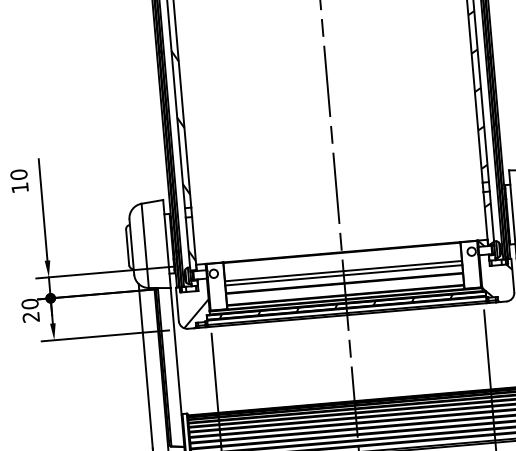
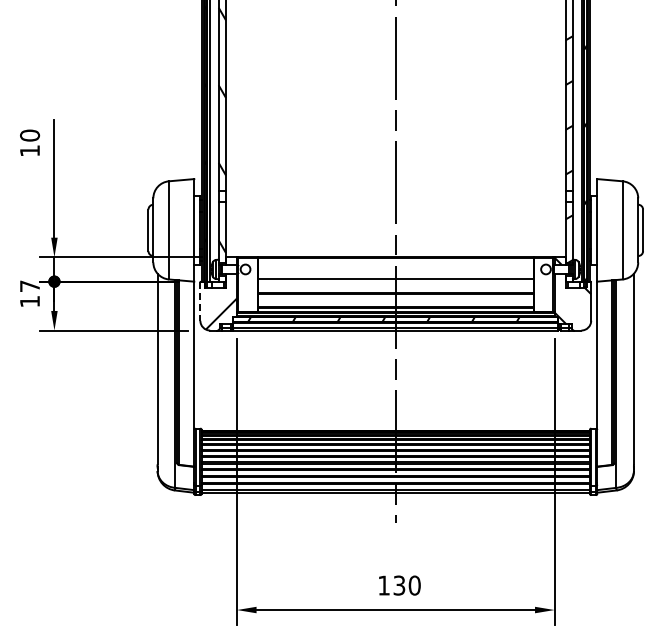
line: (343, 275) -> (395, 284), removed
line: (177, 305) -> (200, 302), solid -> dashed
text: (31, 310) -> (30, 293), 20 -> 17

